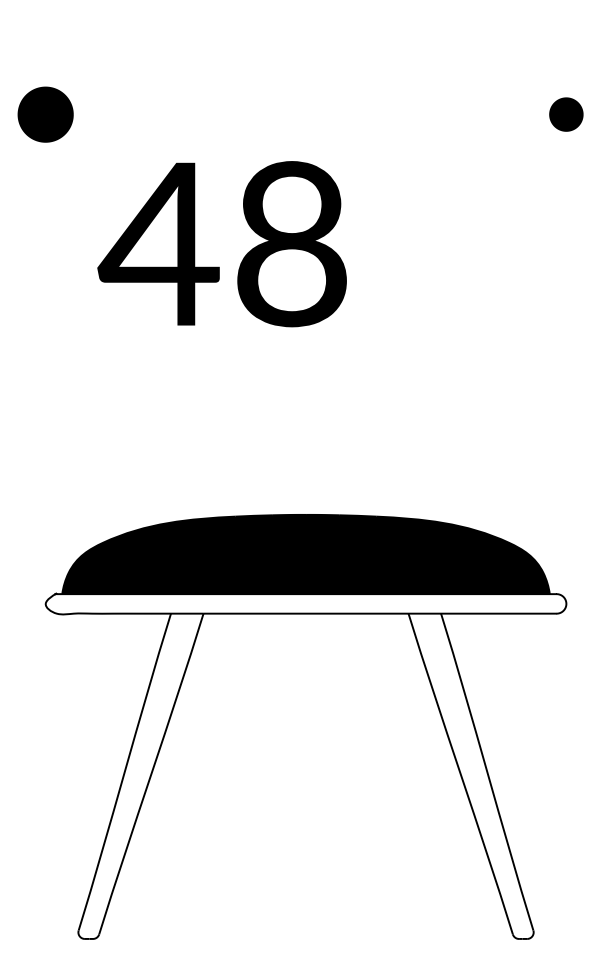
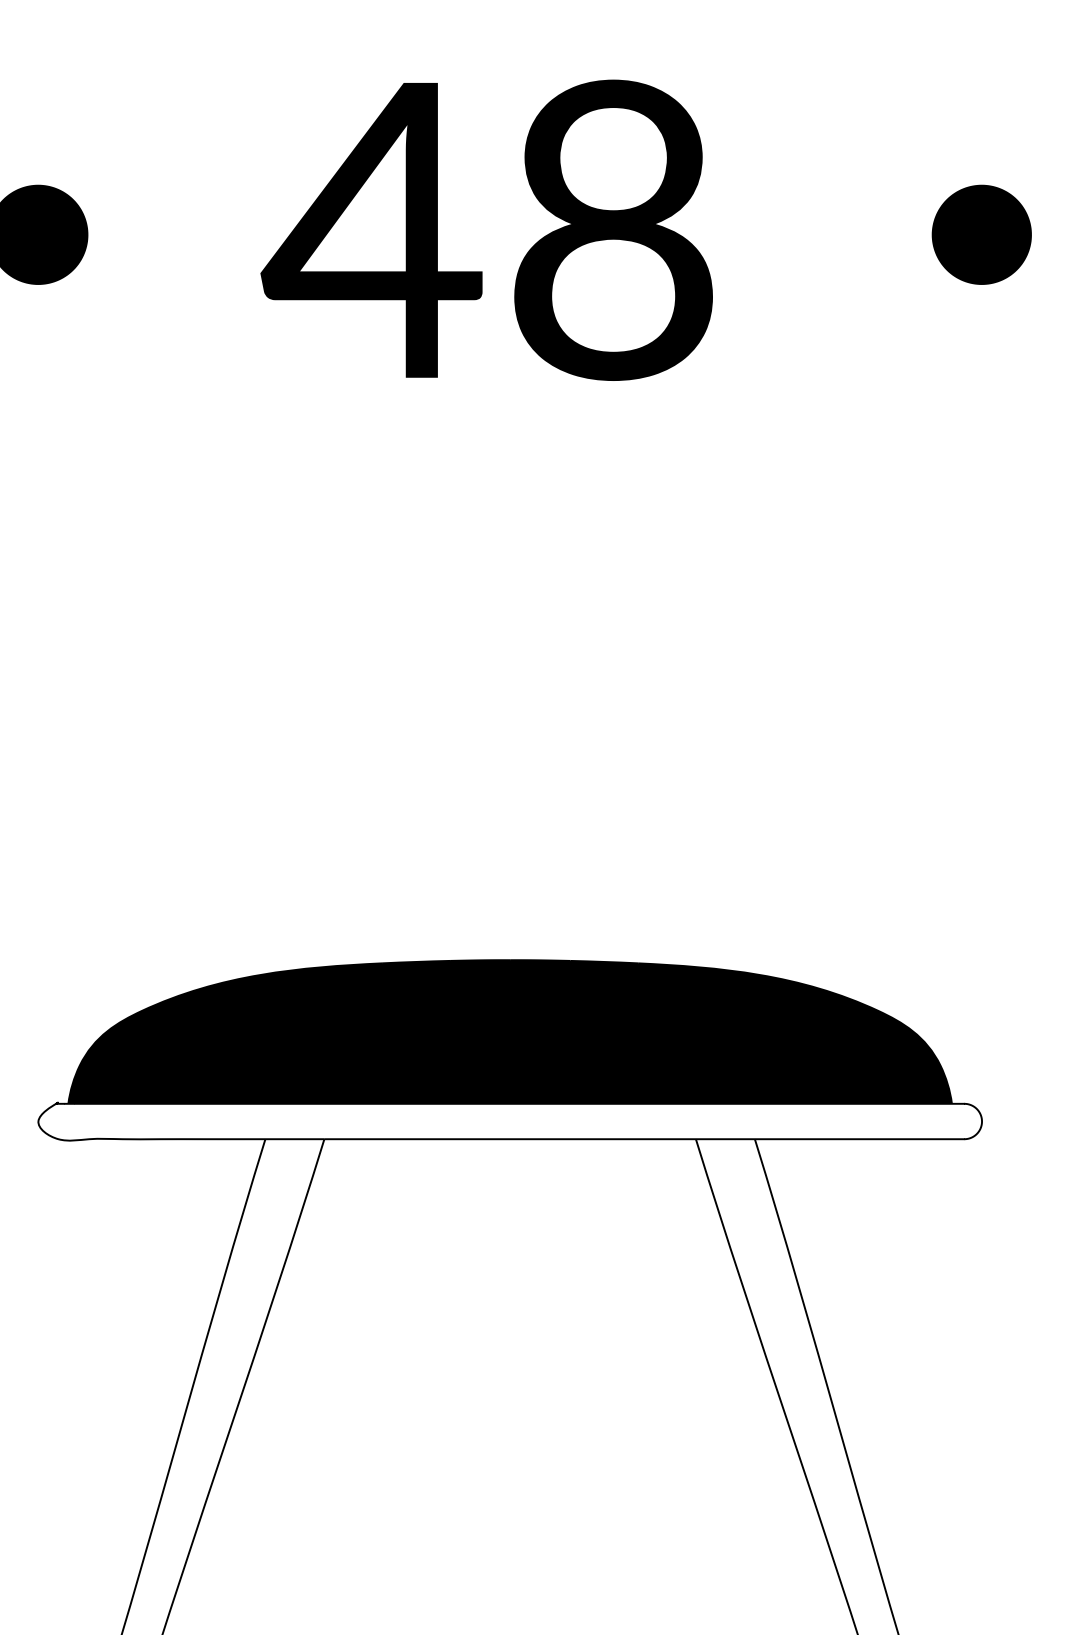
part: (566, 114) -> (982, 234), size x1.67
text: (221, 244) -> (485, 230), moved

